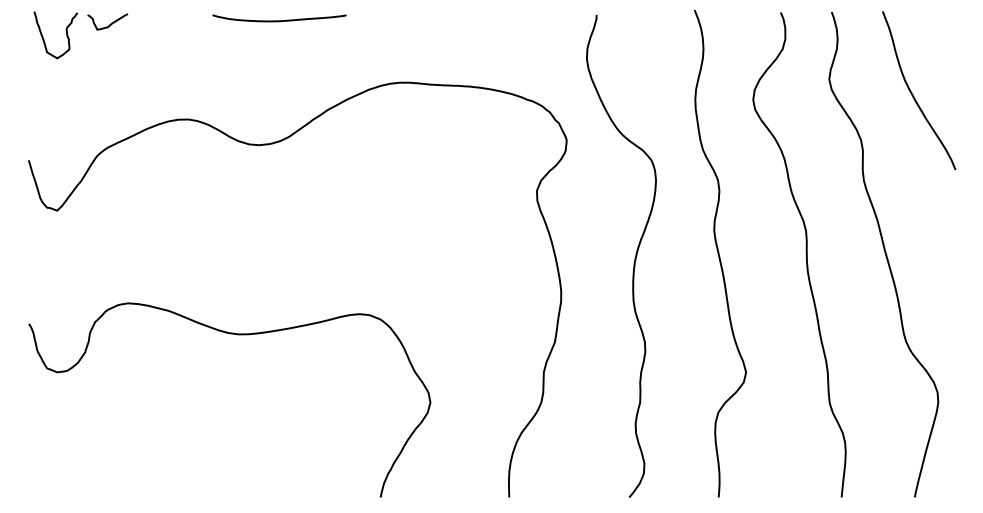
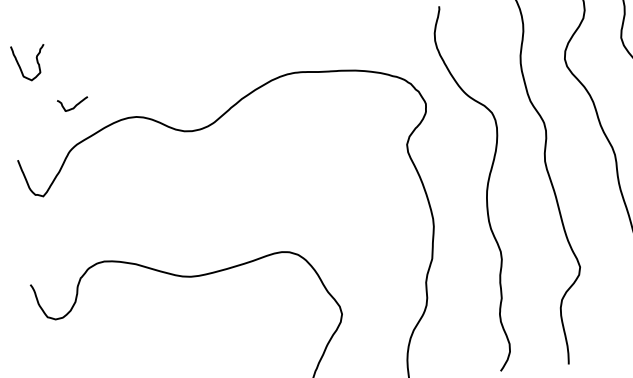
curve: (279, 20) -> (198, 34), removed
curve: (110, 23) -> (75, 105), moved

